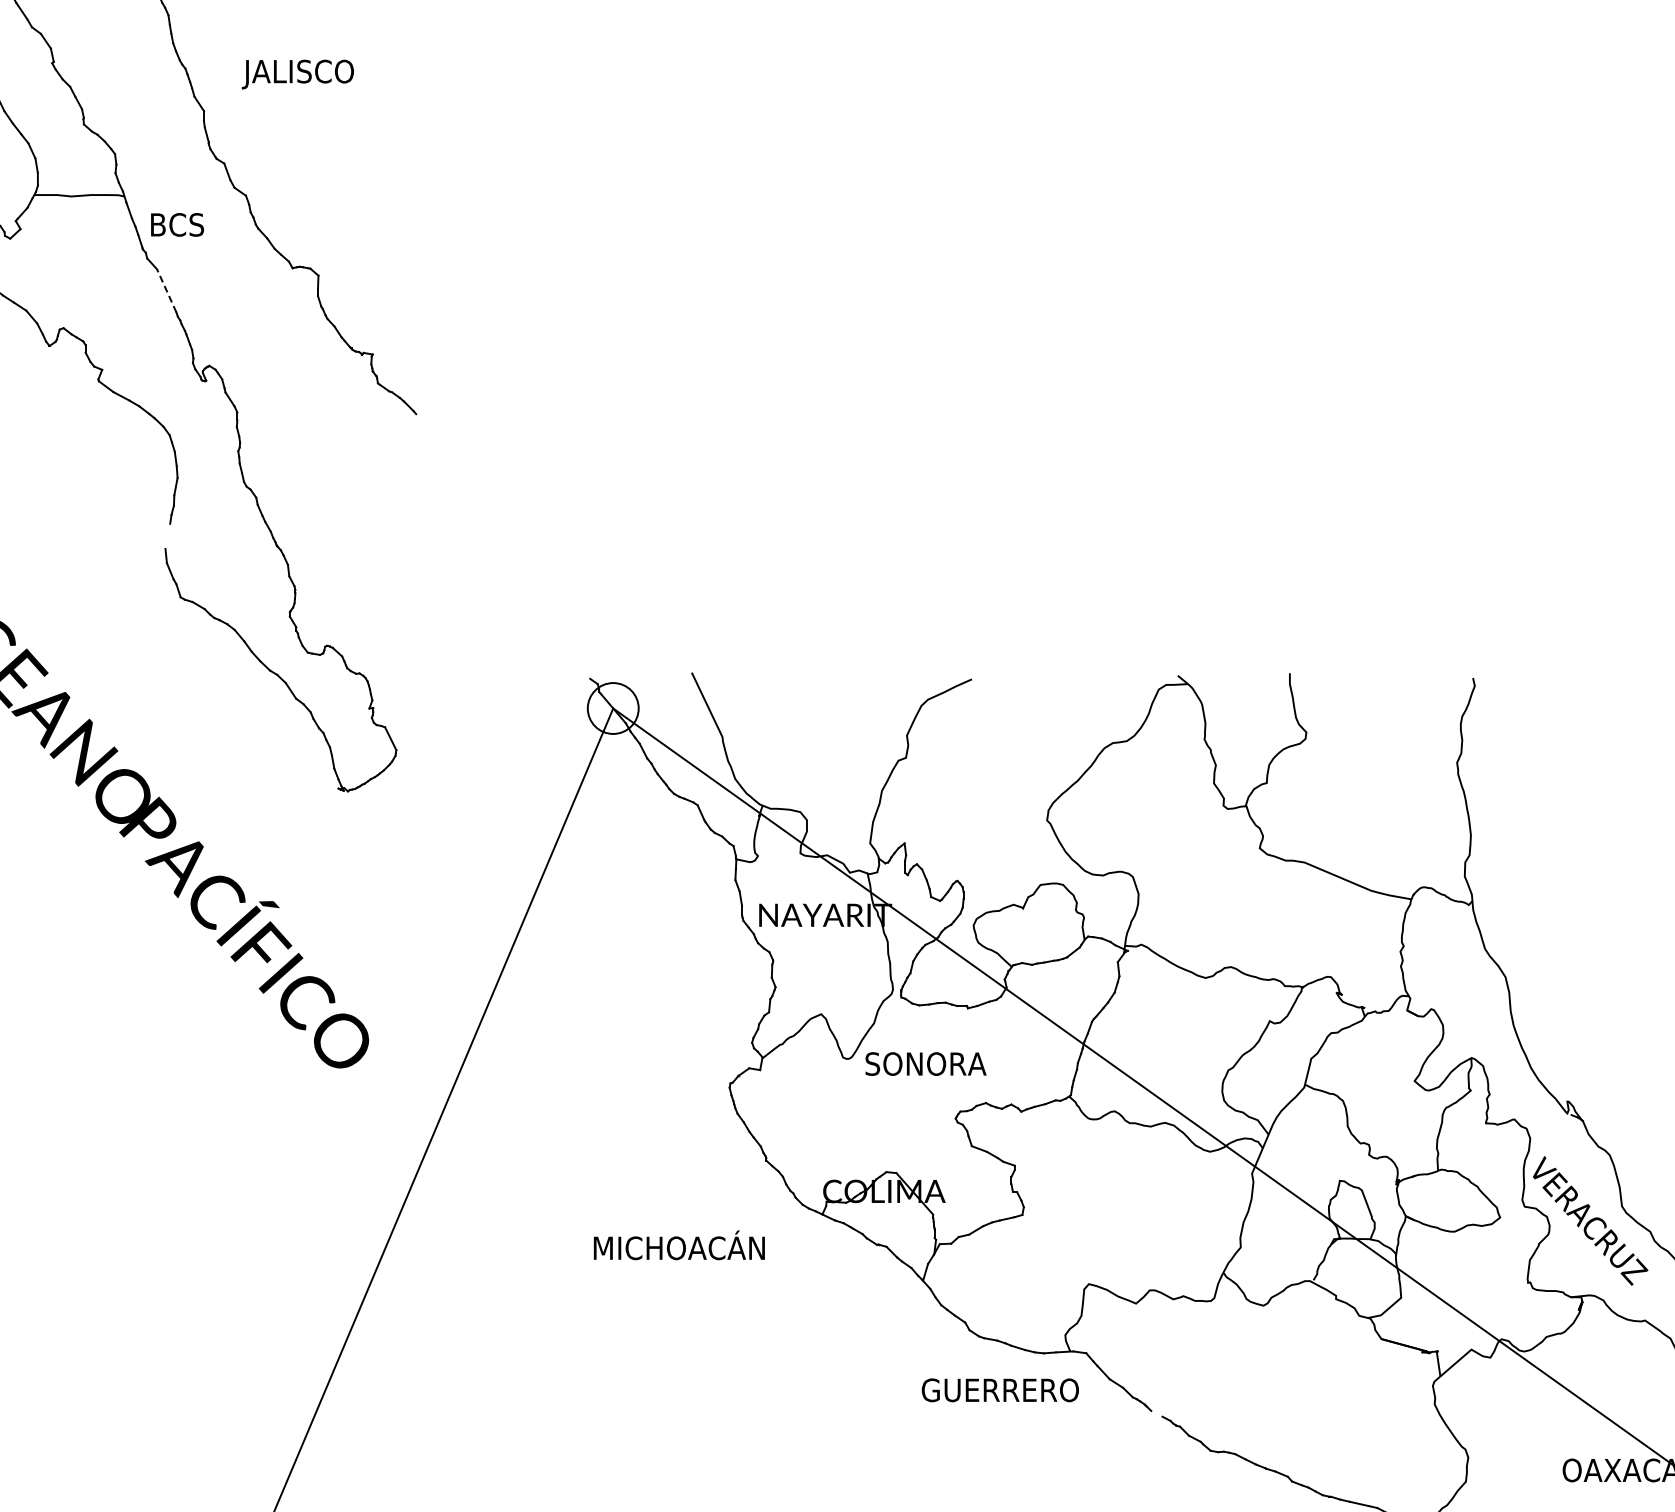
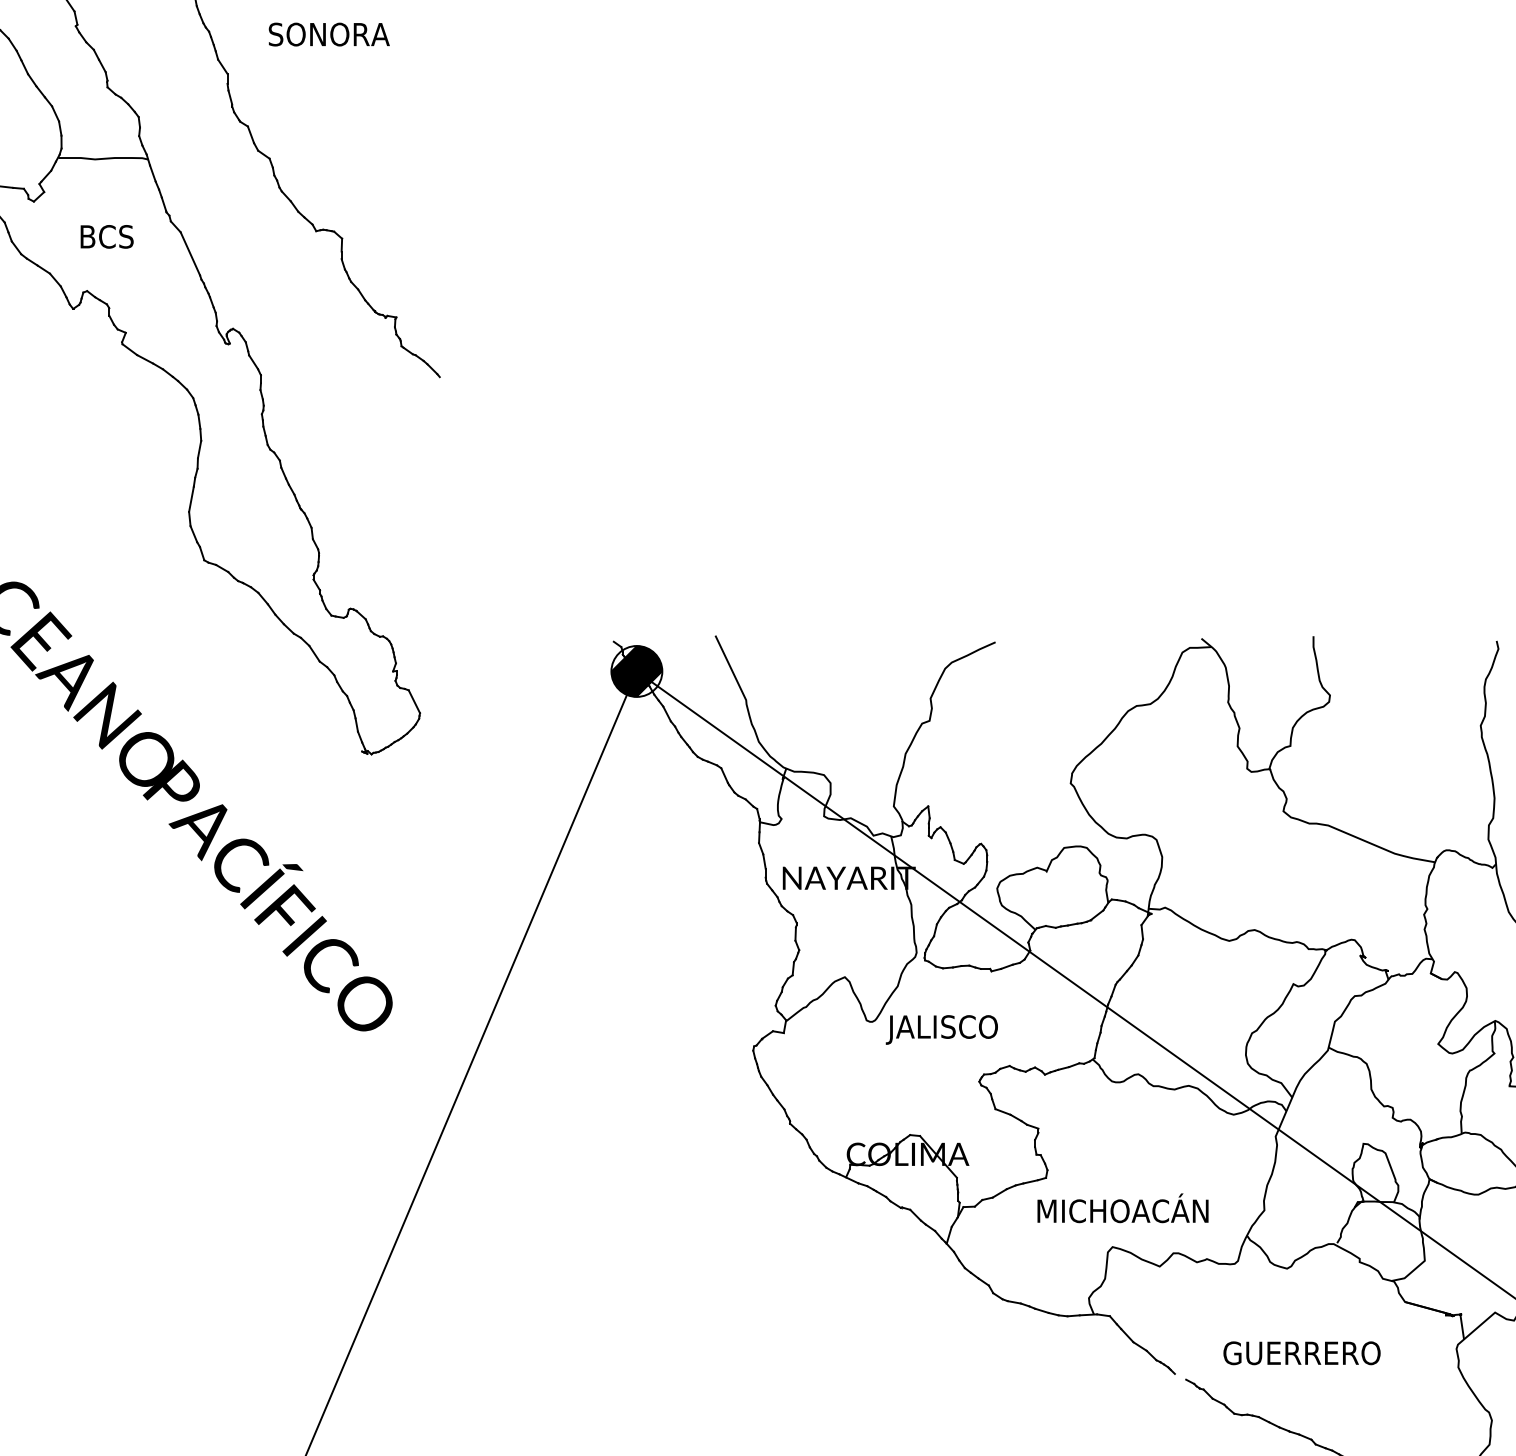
text: (303, 74) -> (327, 37), JALISCO -> SONORA
text: (177, 224) -> (107, 236), moved
line: (166, 290) -> (190, 253), dashed -> solid
line: (167, 535) -> (191, 498), added
hatch: (612, 708) -> (636, 671), added
text: (924, 1066) -> (948, 1029), SONORA -> JALISCO
text: (678, 1245) -> (1122, 1208), moved
text: (999, 1390) -> (1301, 1353), moved

